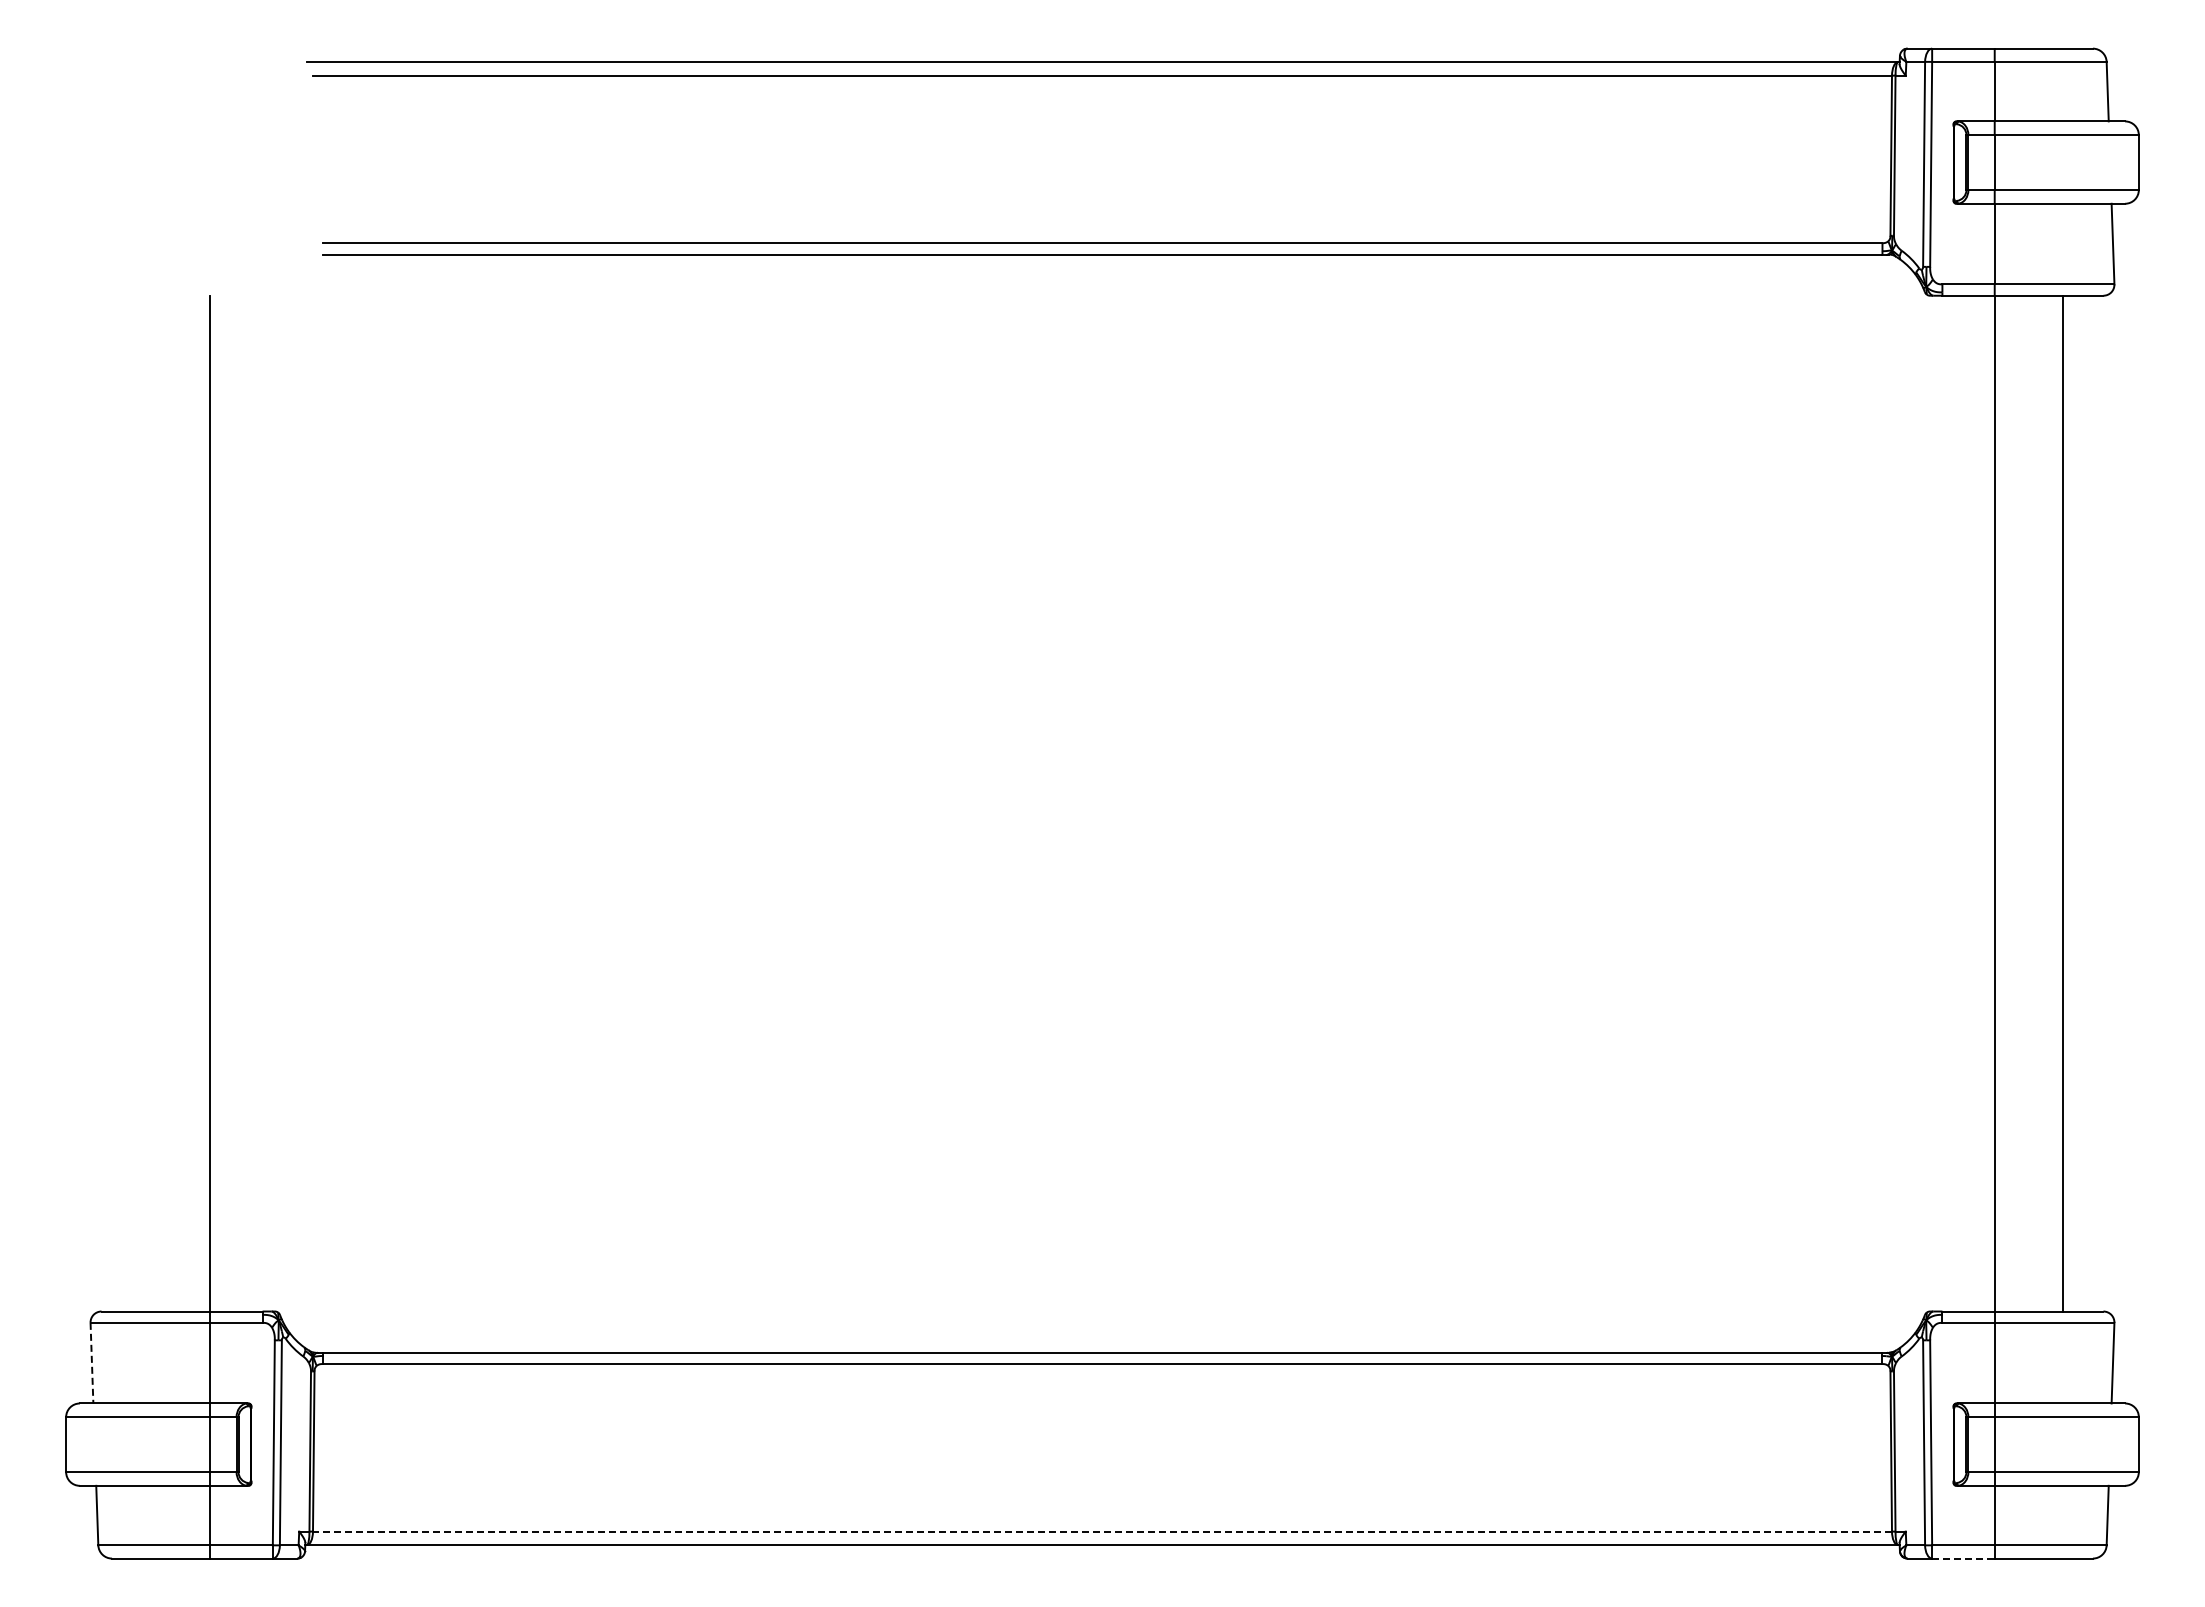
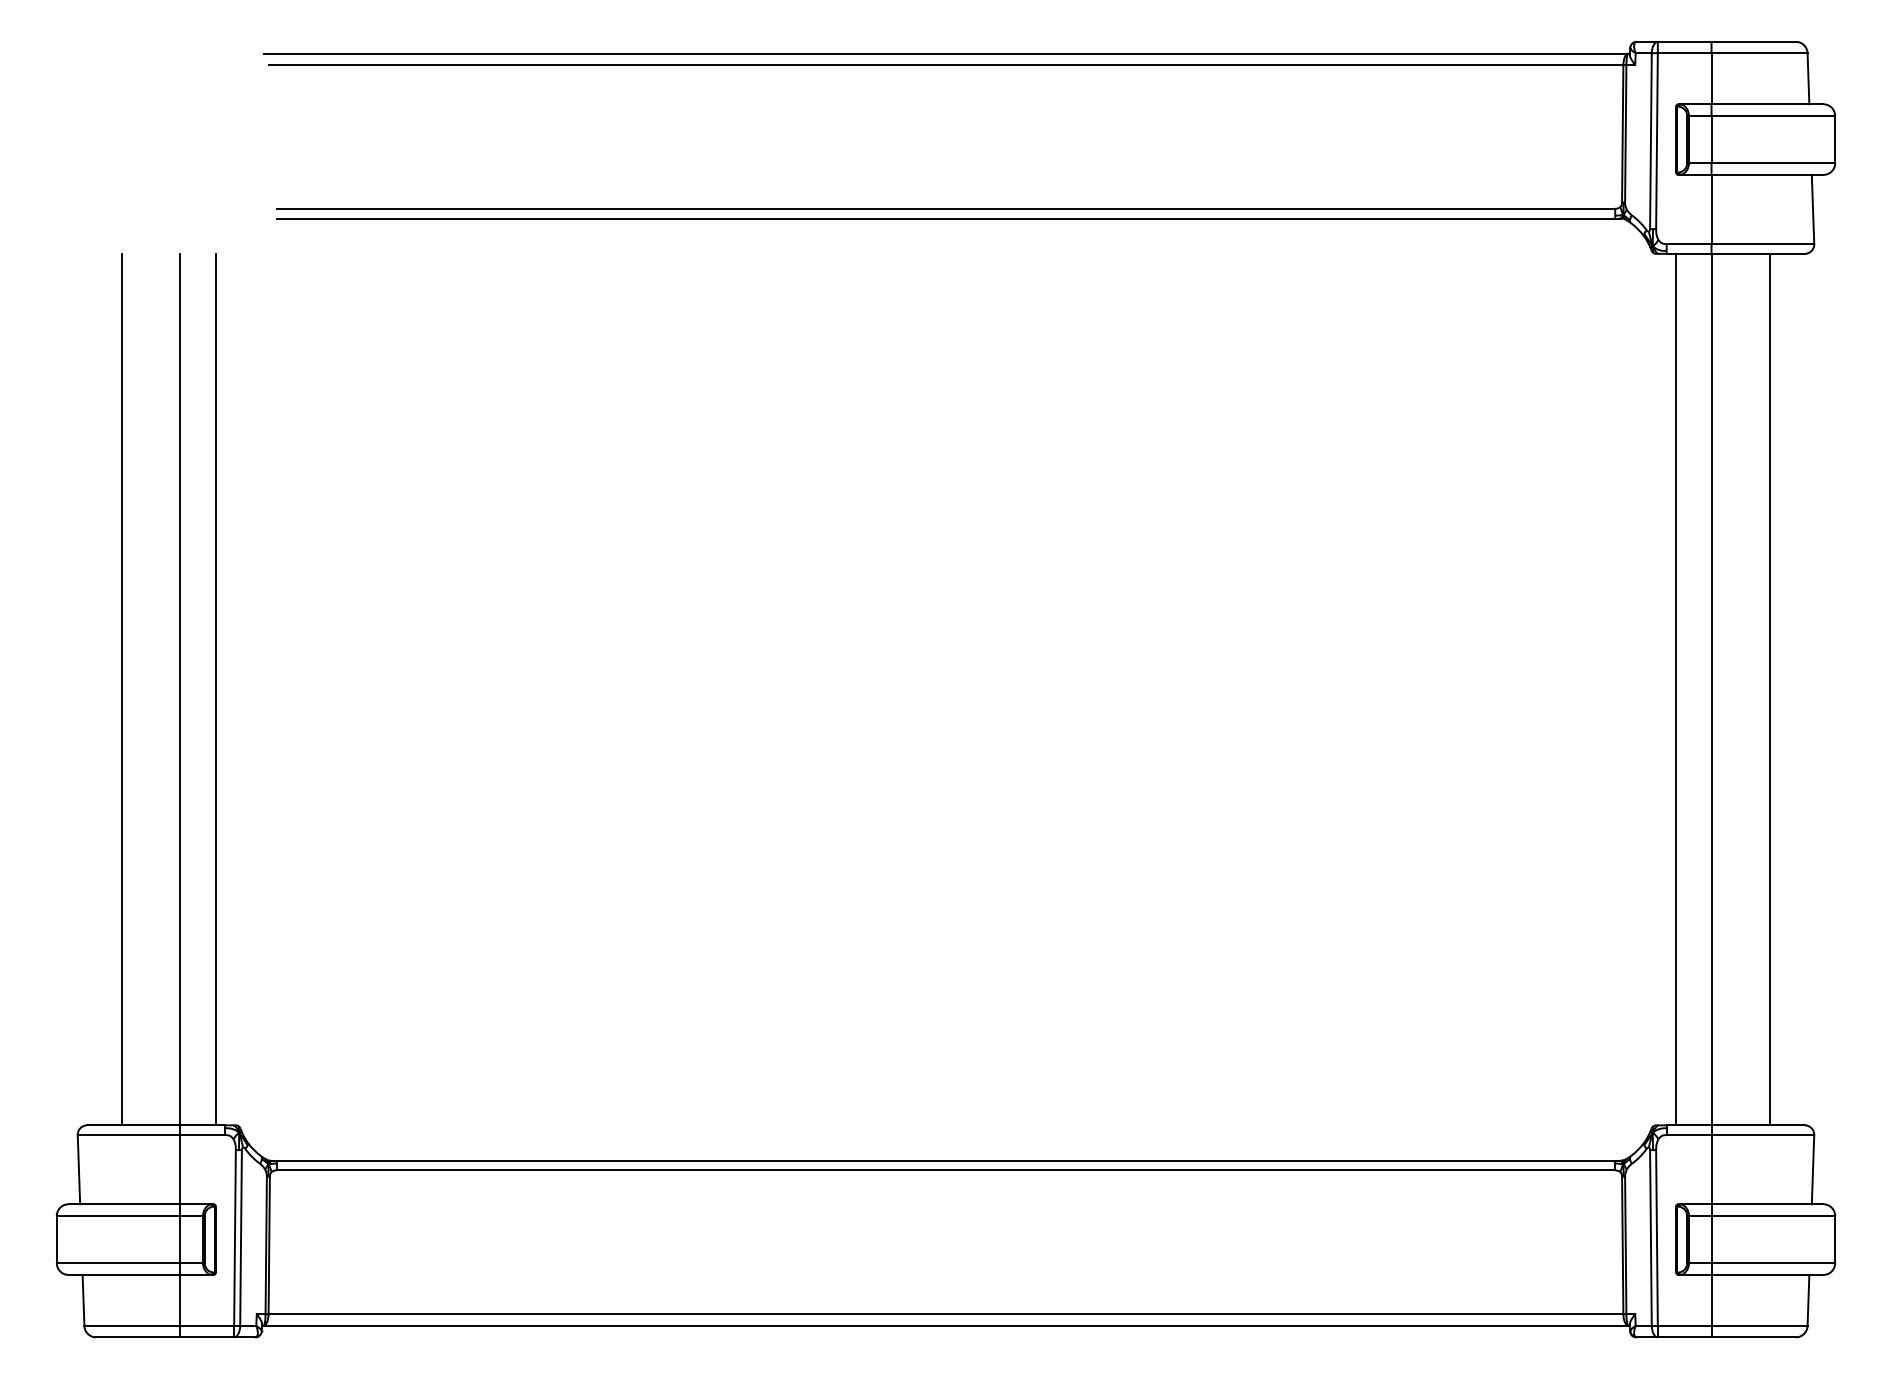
line: (141, 803) -> (121, 689), added
line: (251, 803) -> (215, 689), added
line: (1953, 803) -> (1676, 689), added
line: (91, 1363) -> (78, 1169), dashed -> solid
line: (1102, 1531) -> (946, 1314), dashed -> solid
line: (1963, 1558) -> (1684, 1337), dashed -> solid

